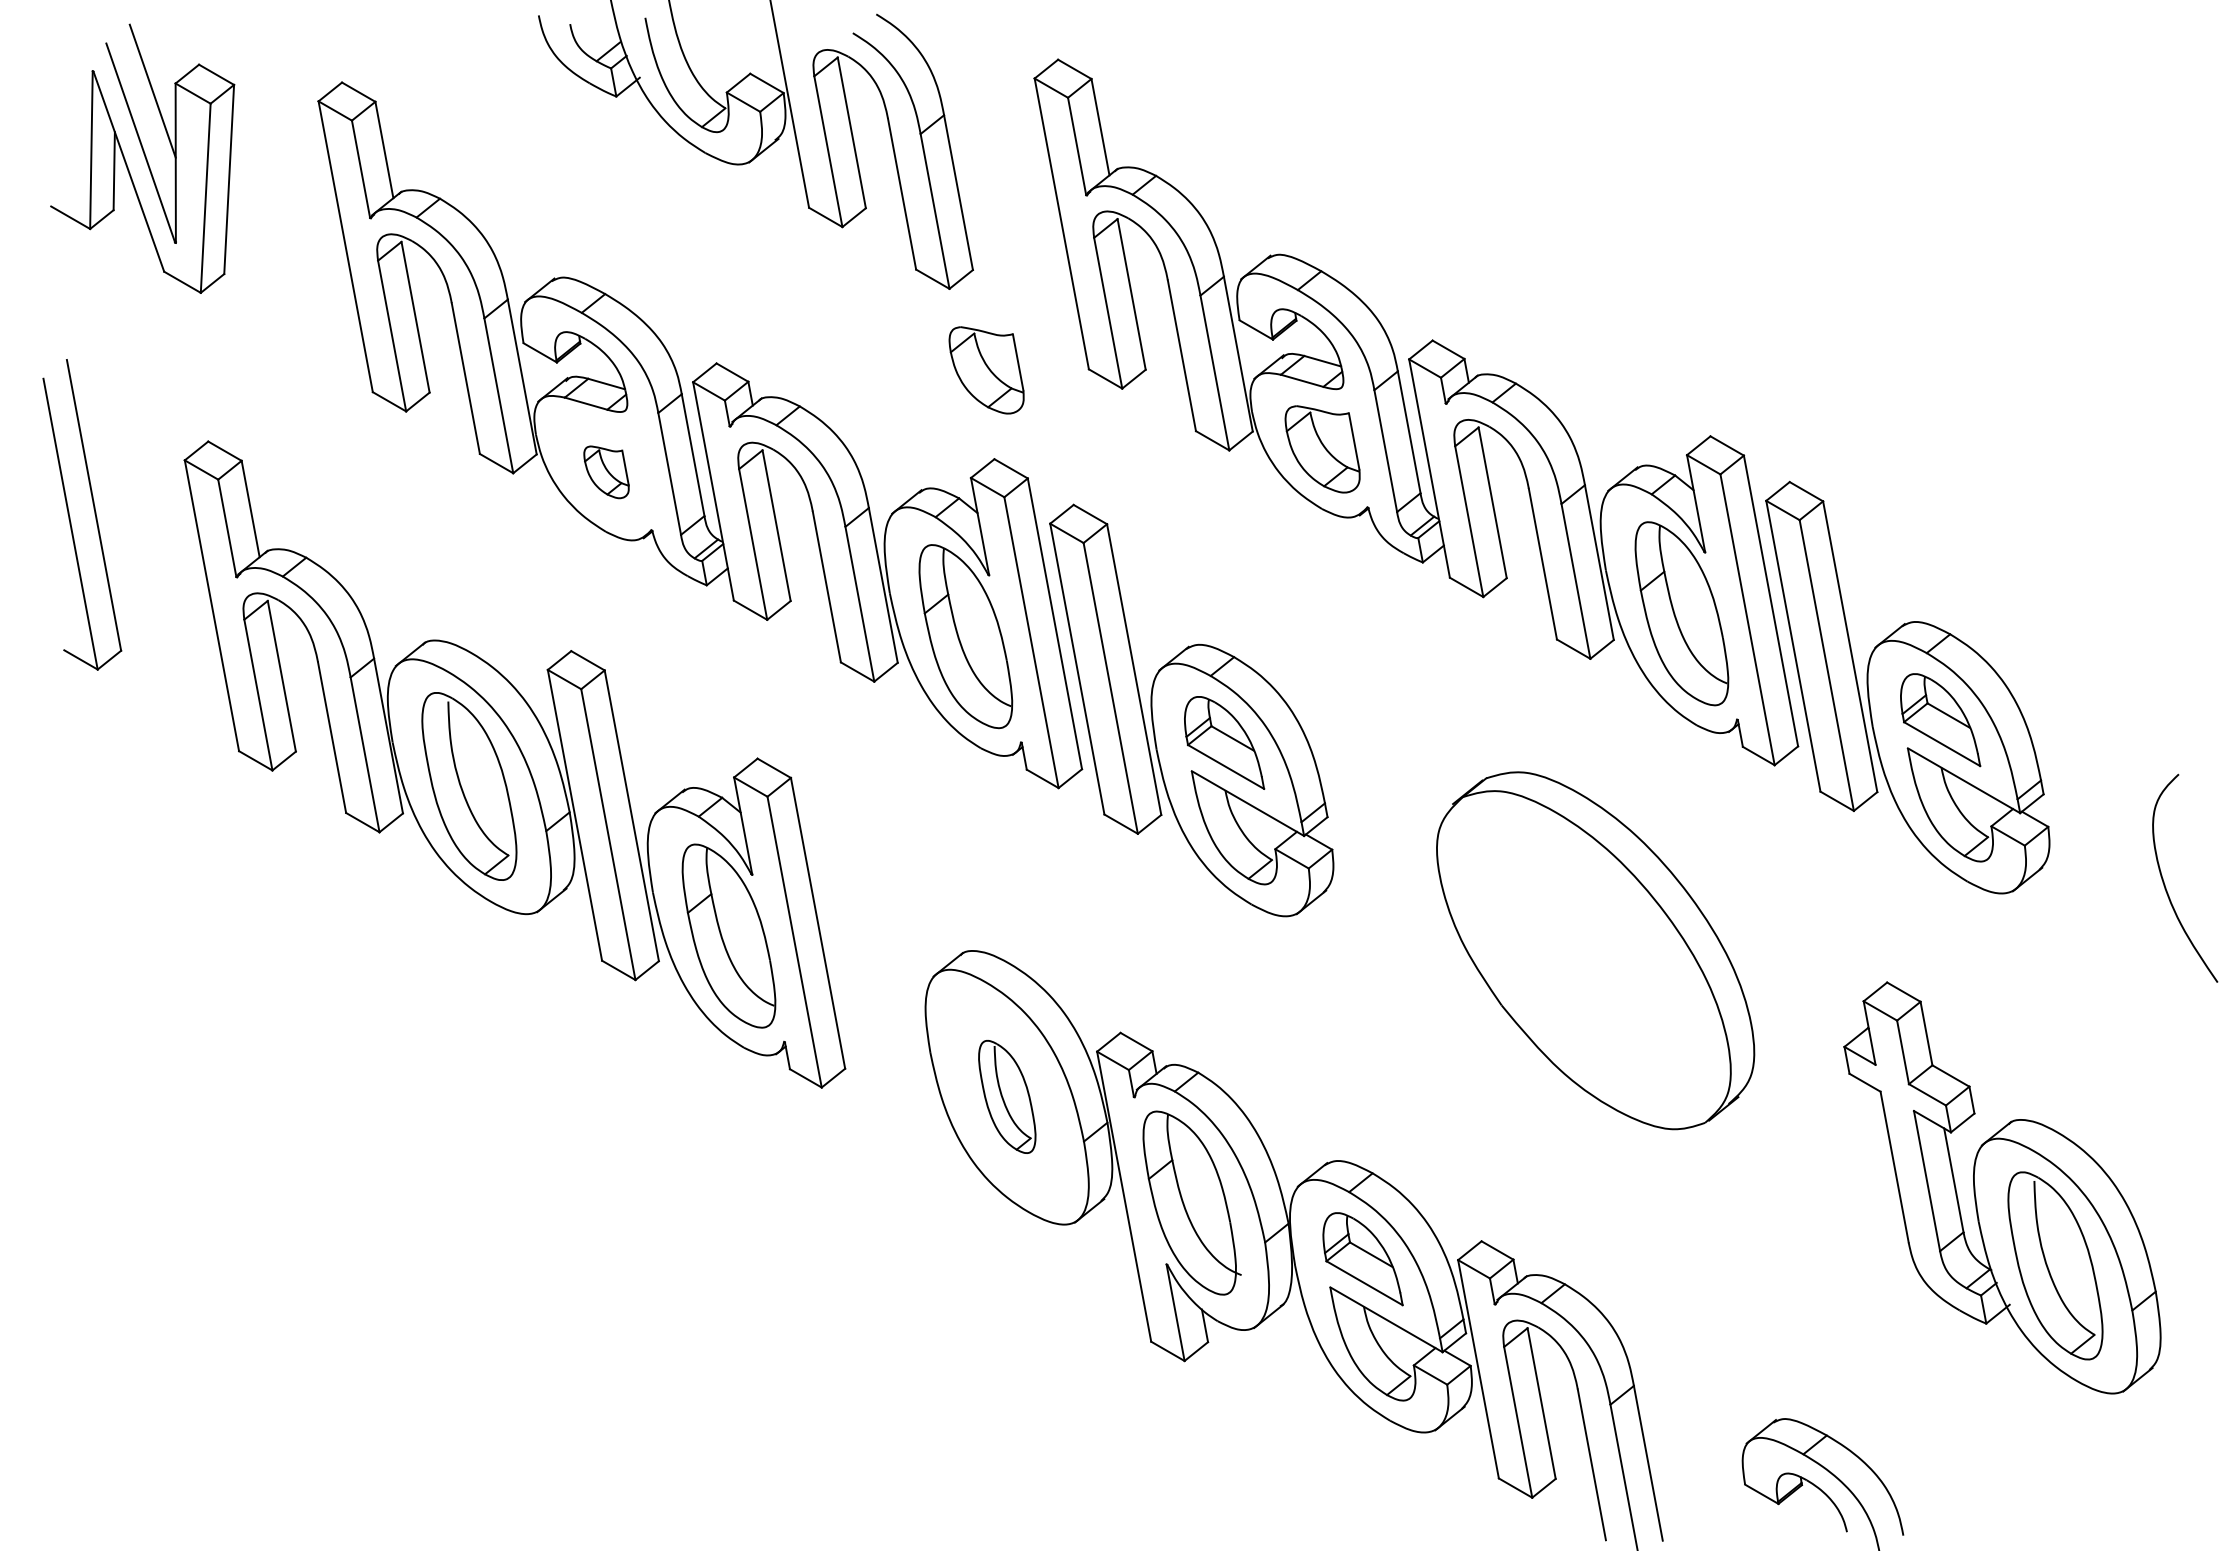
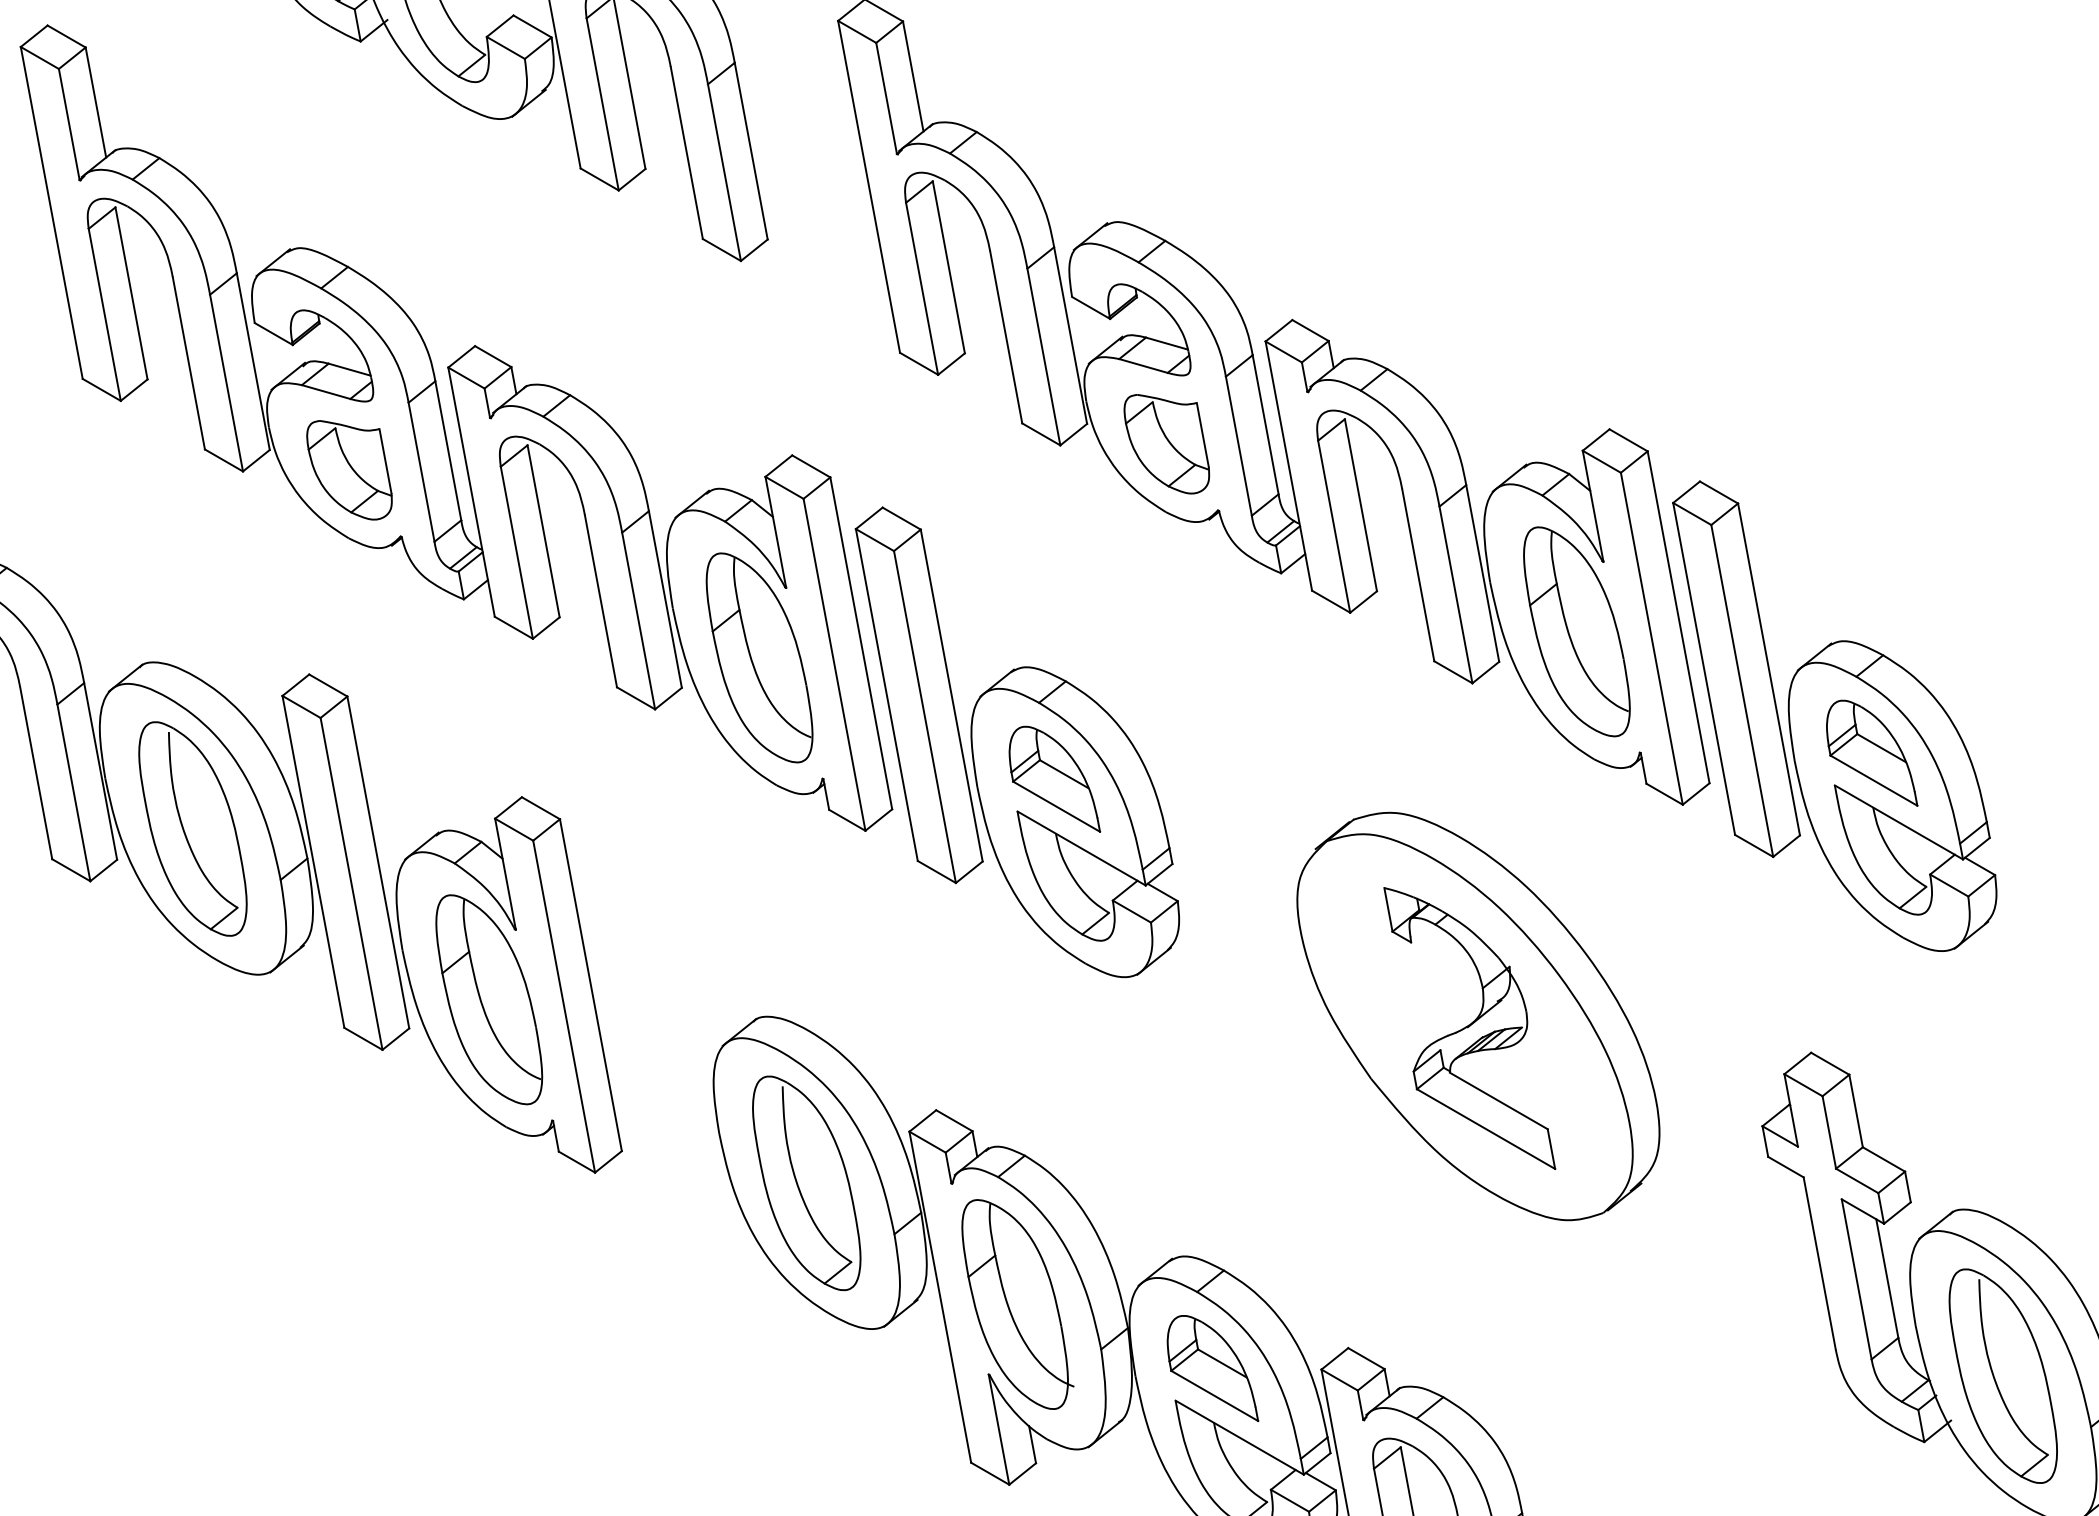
part: (986, 370) -> (783, 354), removed
part: (606, 472) -> (349, 470), size x1.67
part: (1587, 961) -> (1469, 1028), added
part: (1007, 1096) -> (807, 1182), size x1.67

